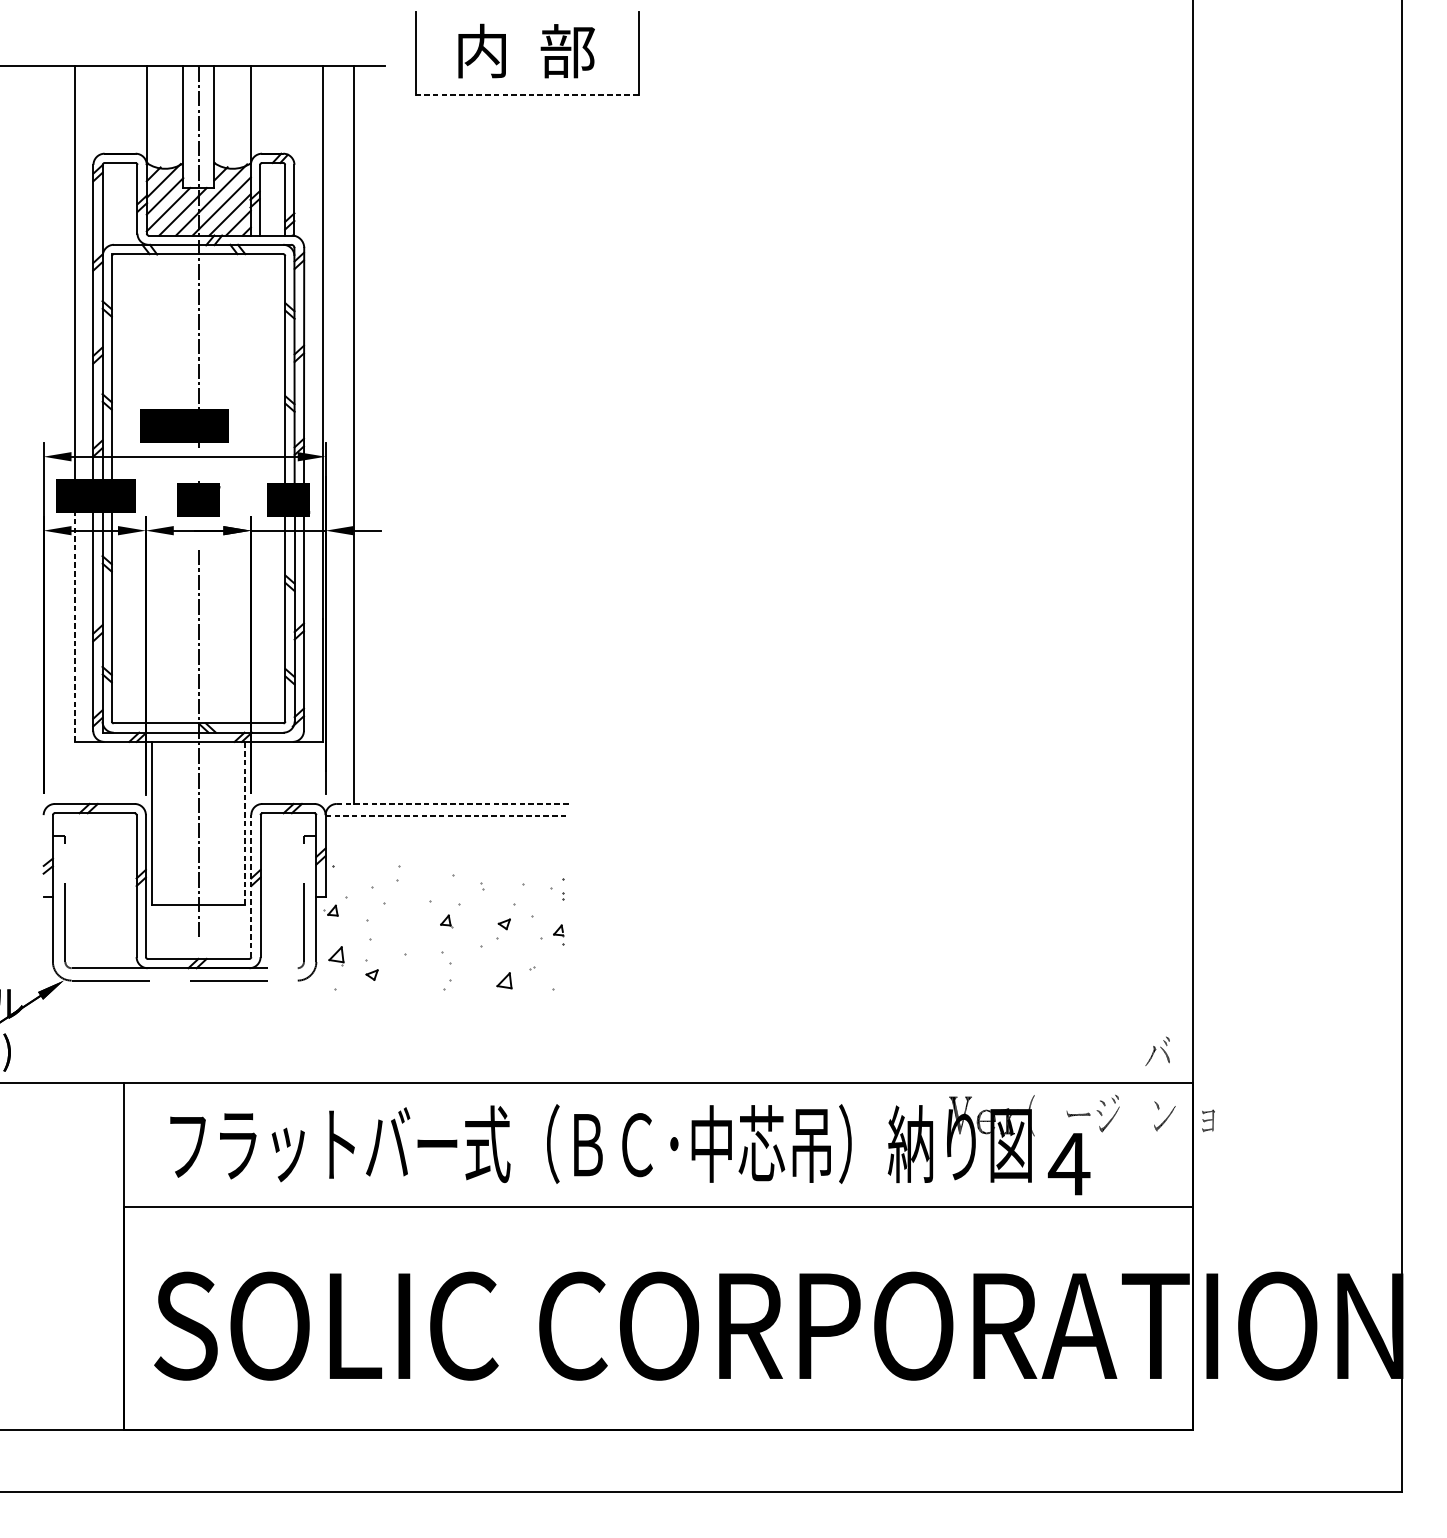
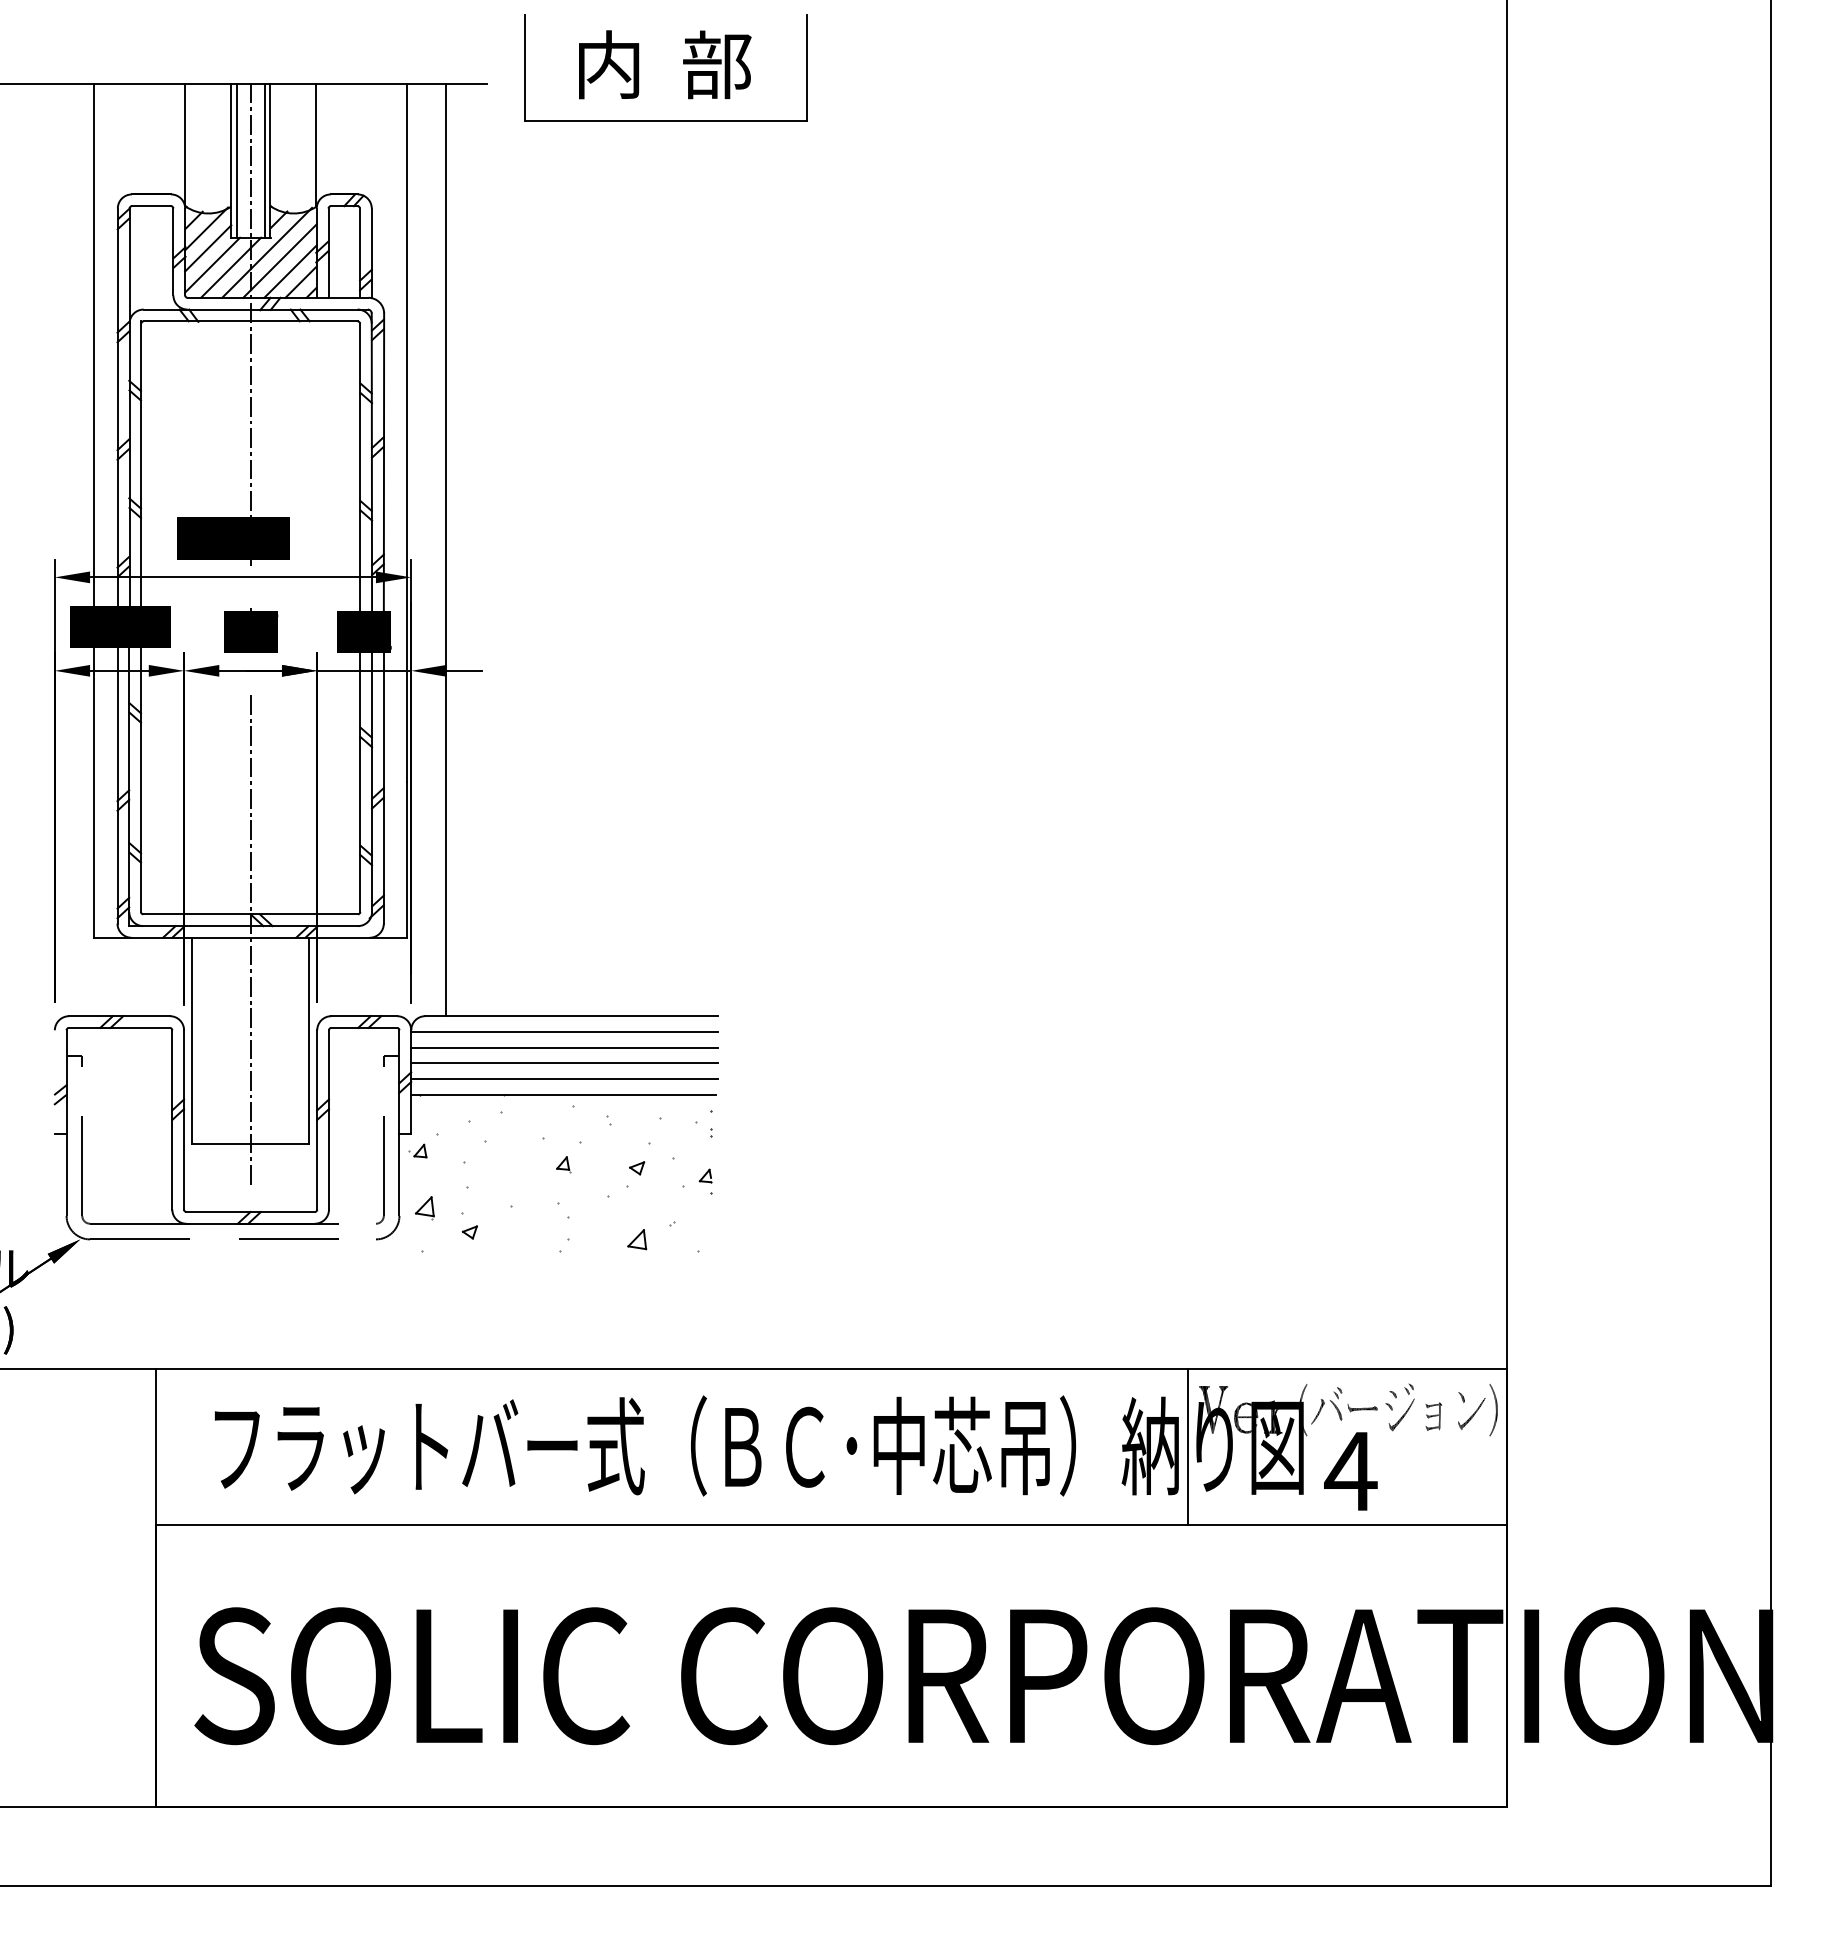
line: (526, 95) -> (665, 120), dashed -> solid
line: (187, 126) -> (236, 160), added
line: (209, 126) -> (264, 160), added
line: (75, 619) -> (94, 783), dashed -> solid
line: (453, 804) -> (572, 1016), dashed -> solid
line: (447, 816) -> (565, 1031), dashed -> solid
line: (245, 823) -> (309, 1040), dashed -> solid
line: (446, 828) -> (564, 1047), added
line: (446, 841) -> (564, 1063), added
line: (446, 853) -> (564, 1078), added
line: (446, 865) -> (563, 1094), added
line: (251, 885) -> (317, 1119), dashed -> solid
part: (1157, 1051) -> (1326, 1405), moved
part: (1182, 1115) -> (1493, 1410), added
part: (1208, 1120) -> (1433, 1416), moved
line: (939, 1144) -> (1187, 1446), added

